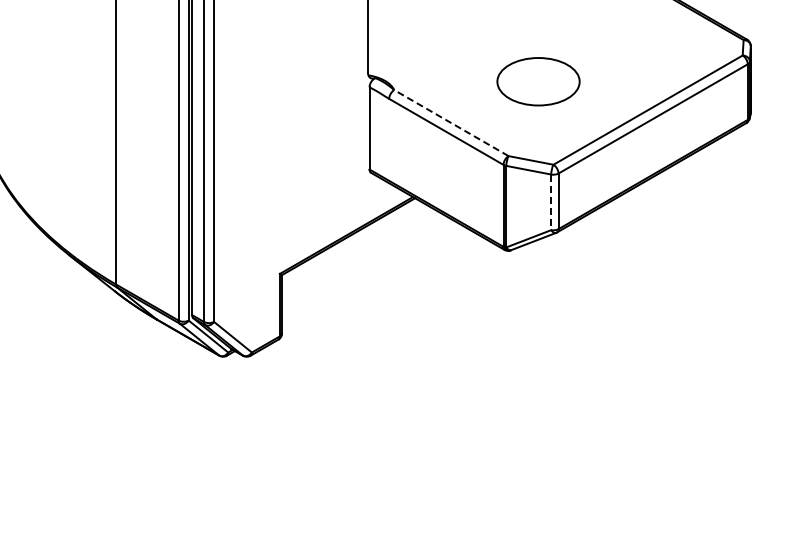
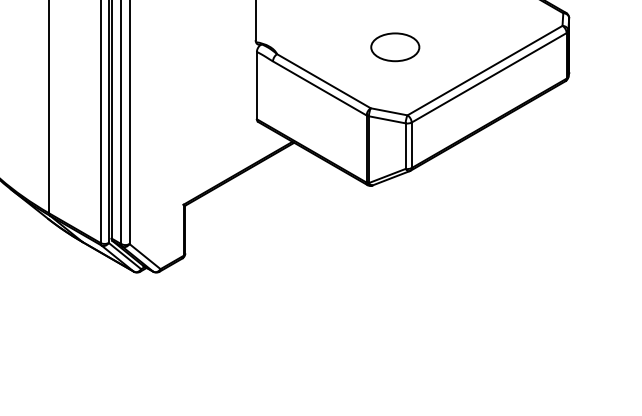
part: (538, 81) -> (395, 47), size x0.71
line: (451, 122) -> (324, 80), dashed -> solid
line: (551, 202) -> (405, 146), dashed -> solid

